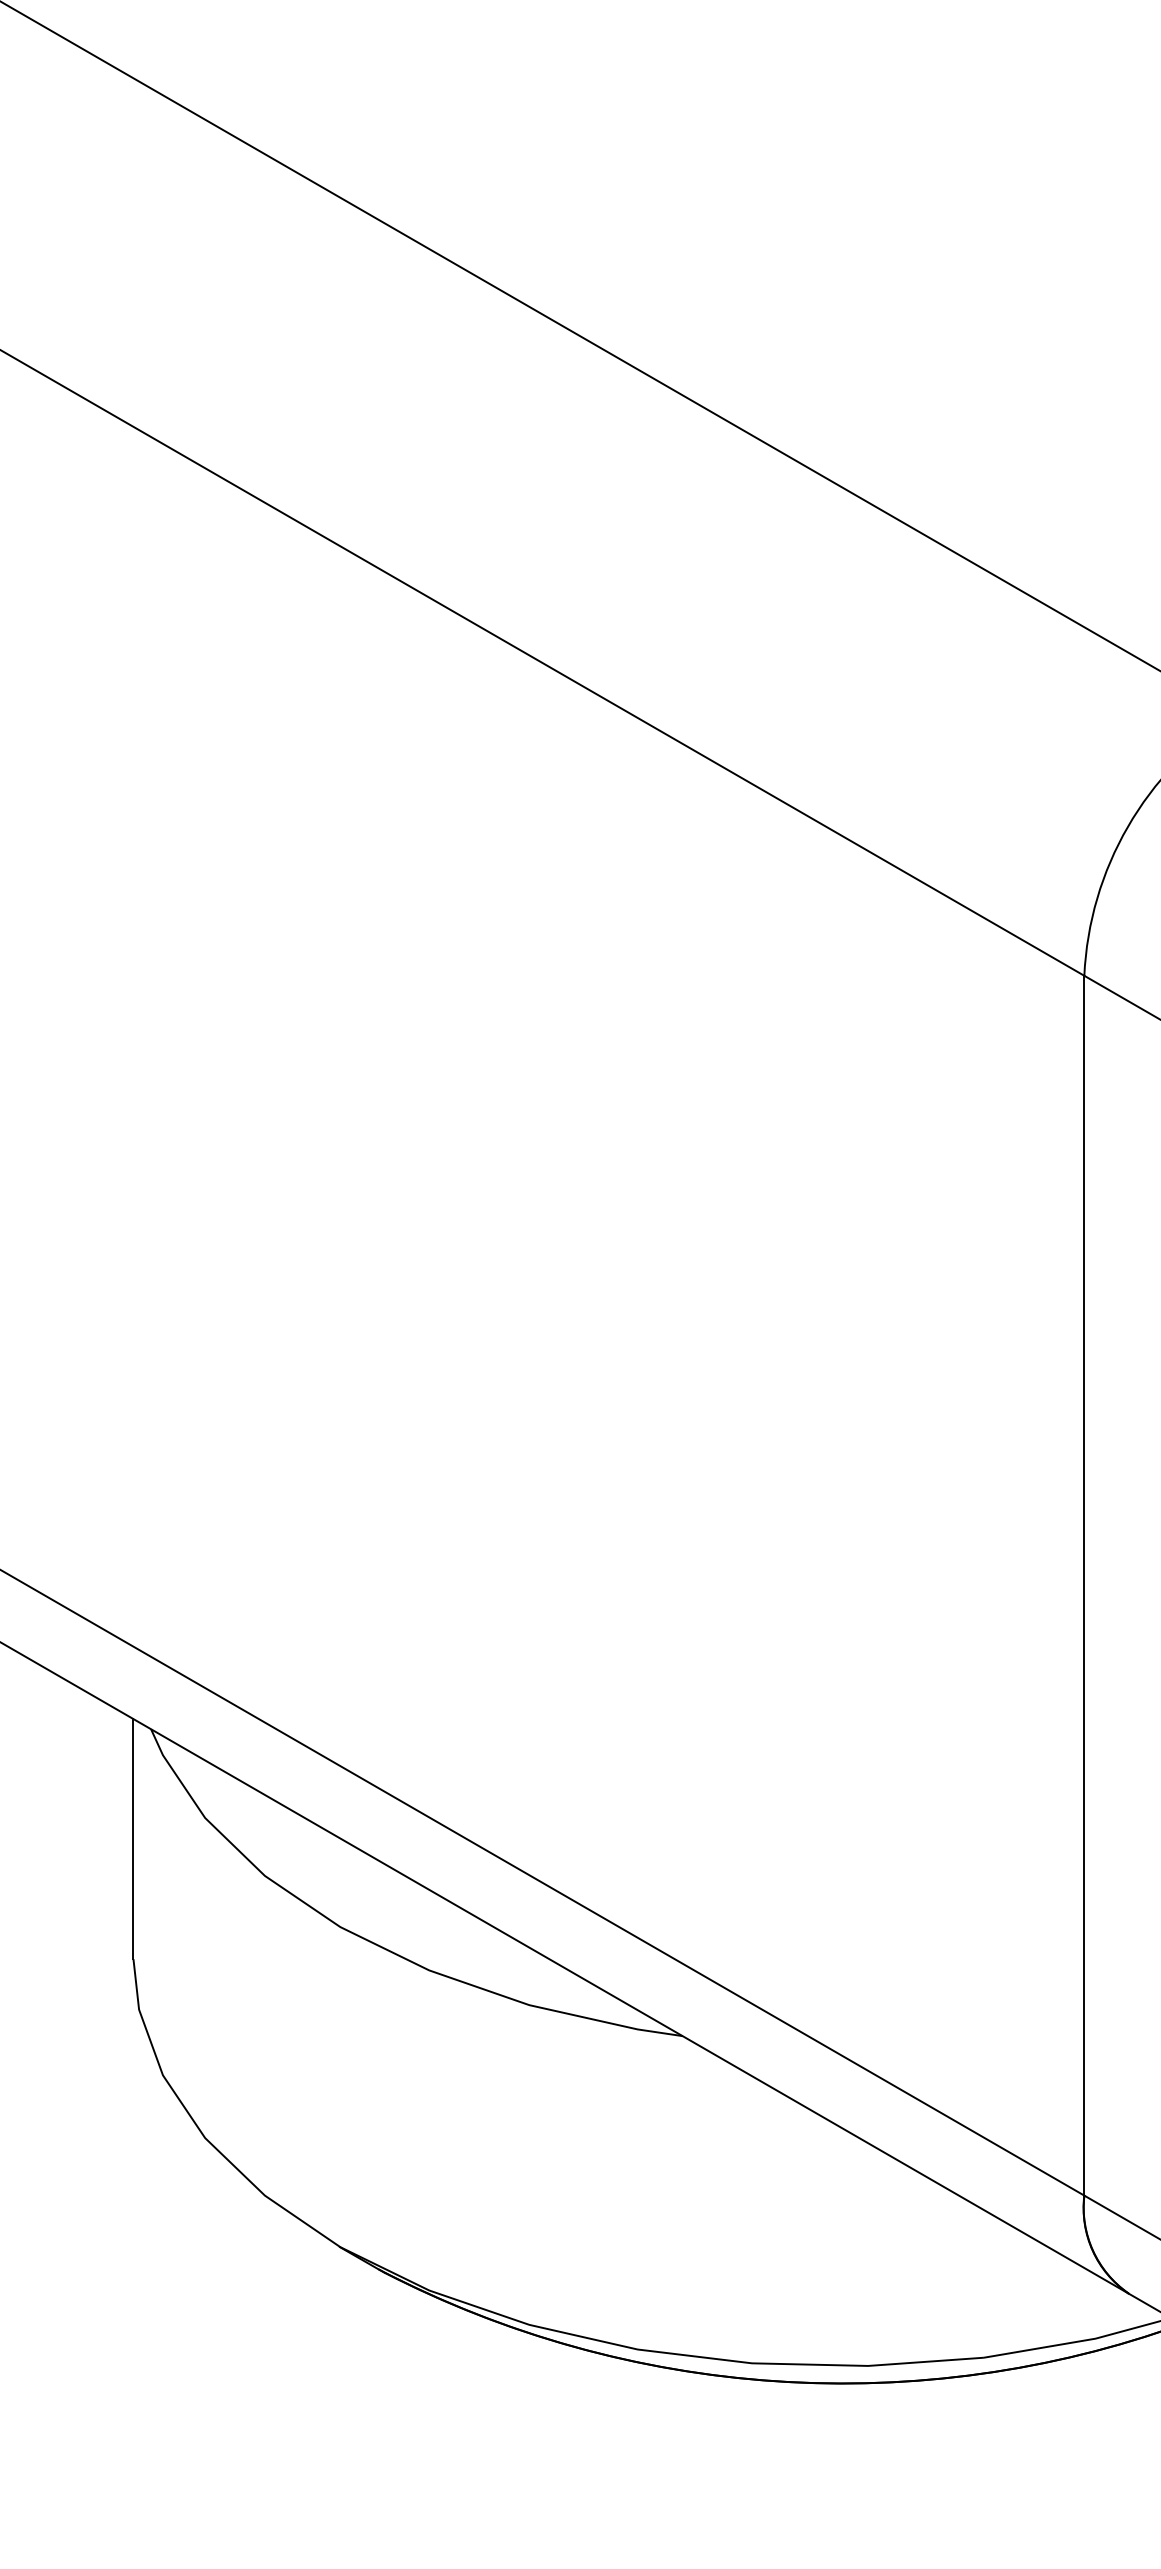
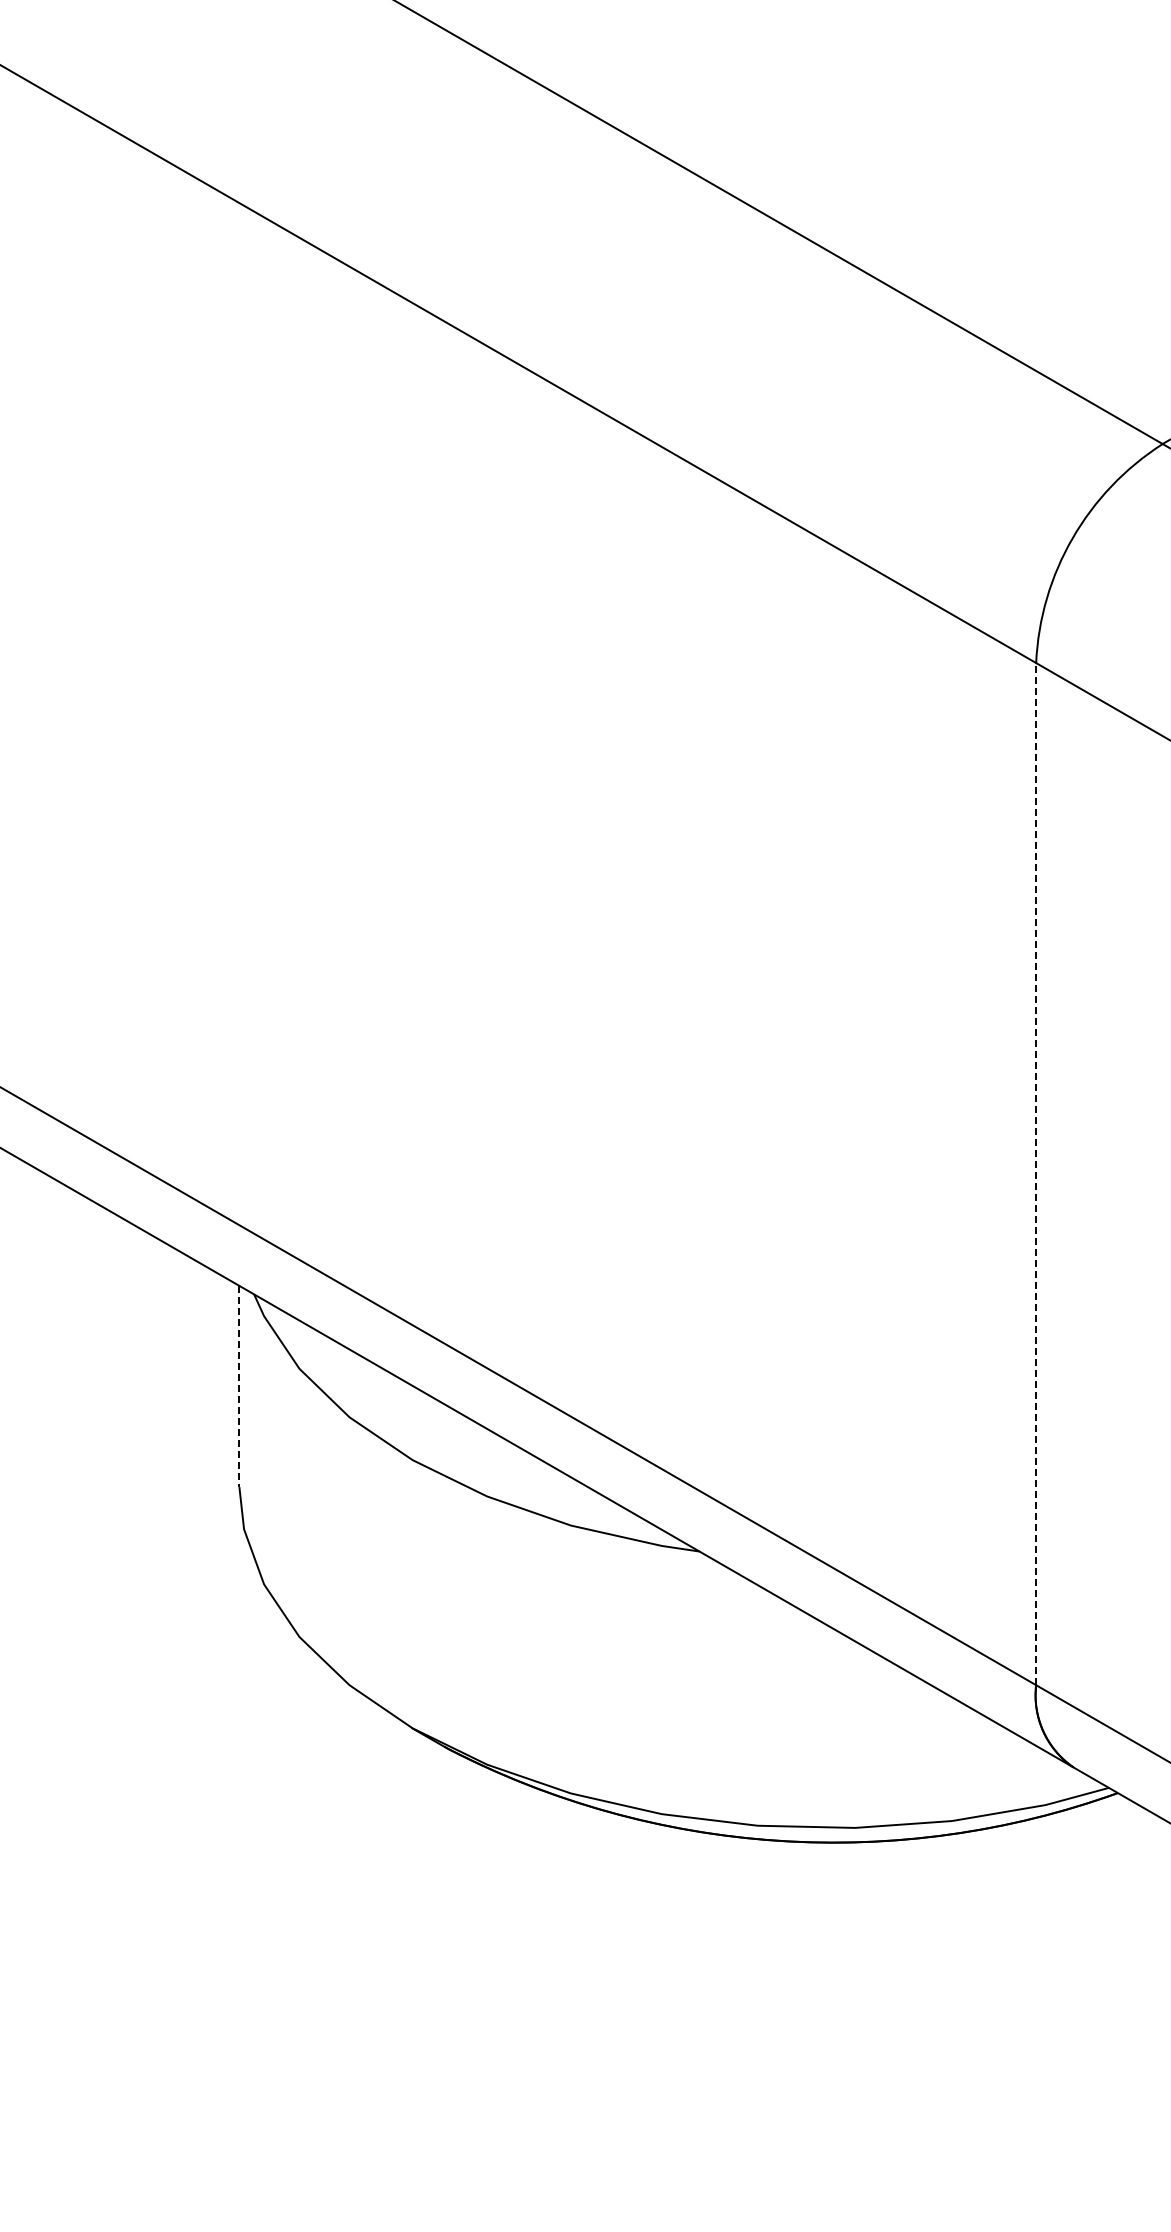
line: (1084, 1584) -> (1036, 1173), solid -> dashed
line: (133, 1839) -> (239, 1386), solid -> dashed

